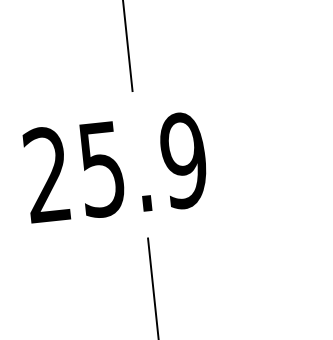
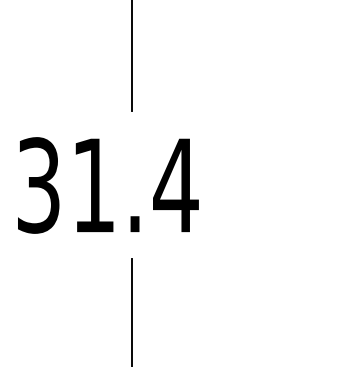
text: (115, 167) -> (107, 185), 25.9 -> 31.4

